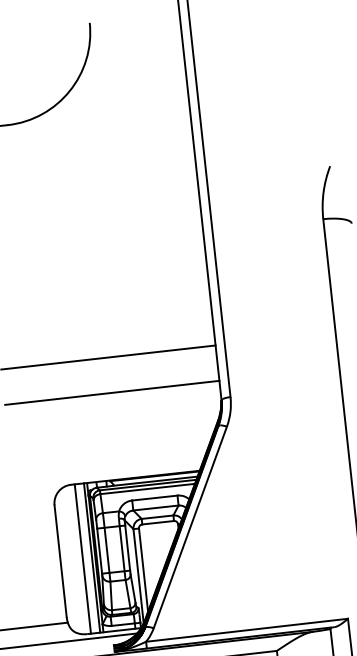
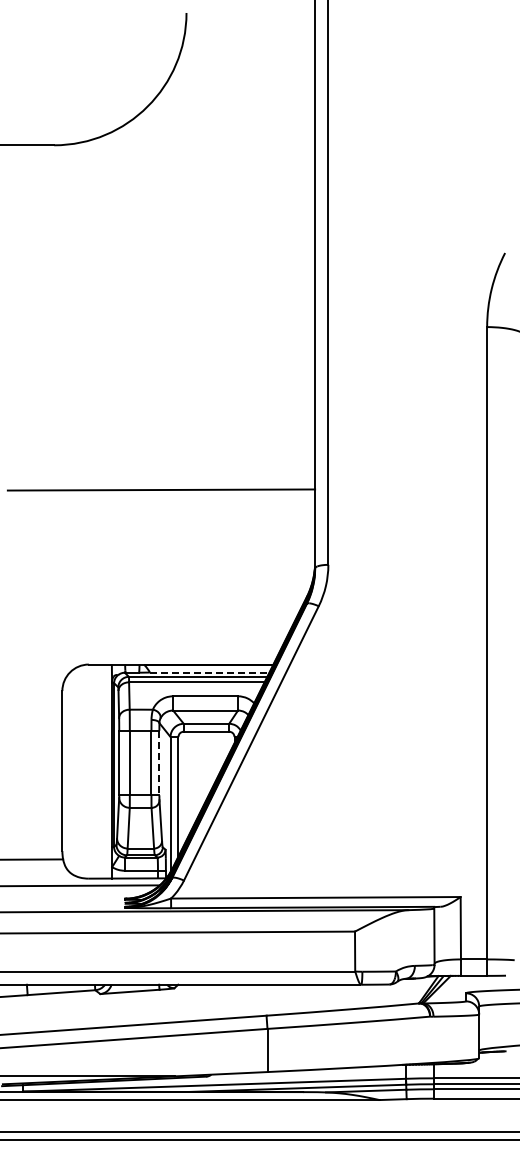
line: (112, 392) -> (161, 540), removed
line: (155, 481) -> (209, 672), solid -> dashed
line: (127, 548) -> (159, 763), solid -> dashed
line: (92, 557) -> (107, 771), removed
line: (83, 558) -> (94, 771), removed

